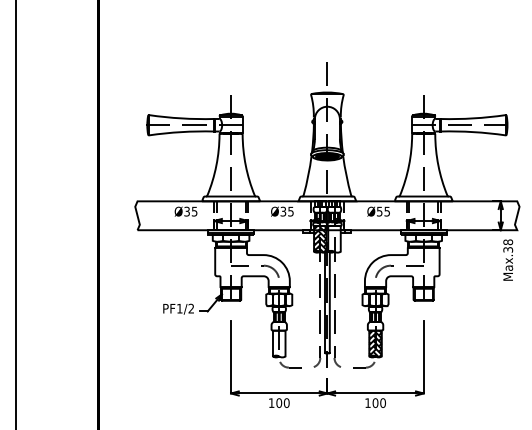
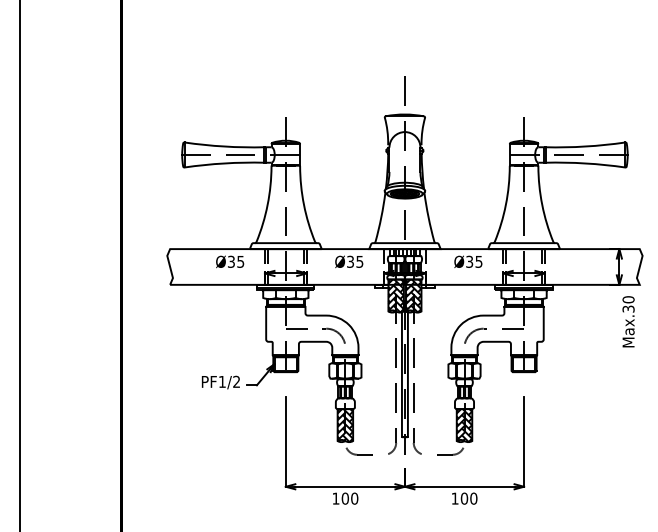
text: (379, 210) -> (469, 260), Ø55 -> Ø35
hatch: (334, 238) -> (413, 295), added
text: (507, 242) -> (627, 300), Max.38 -> Max.30
hatch: (278, 343) -> (344, 424), added

